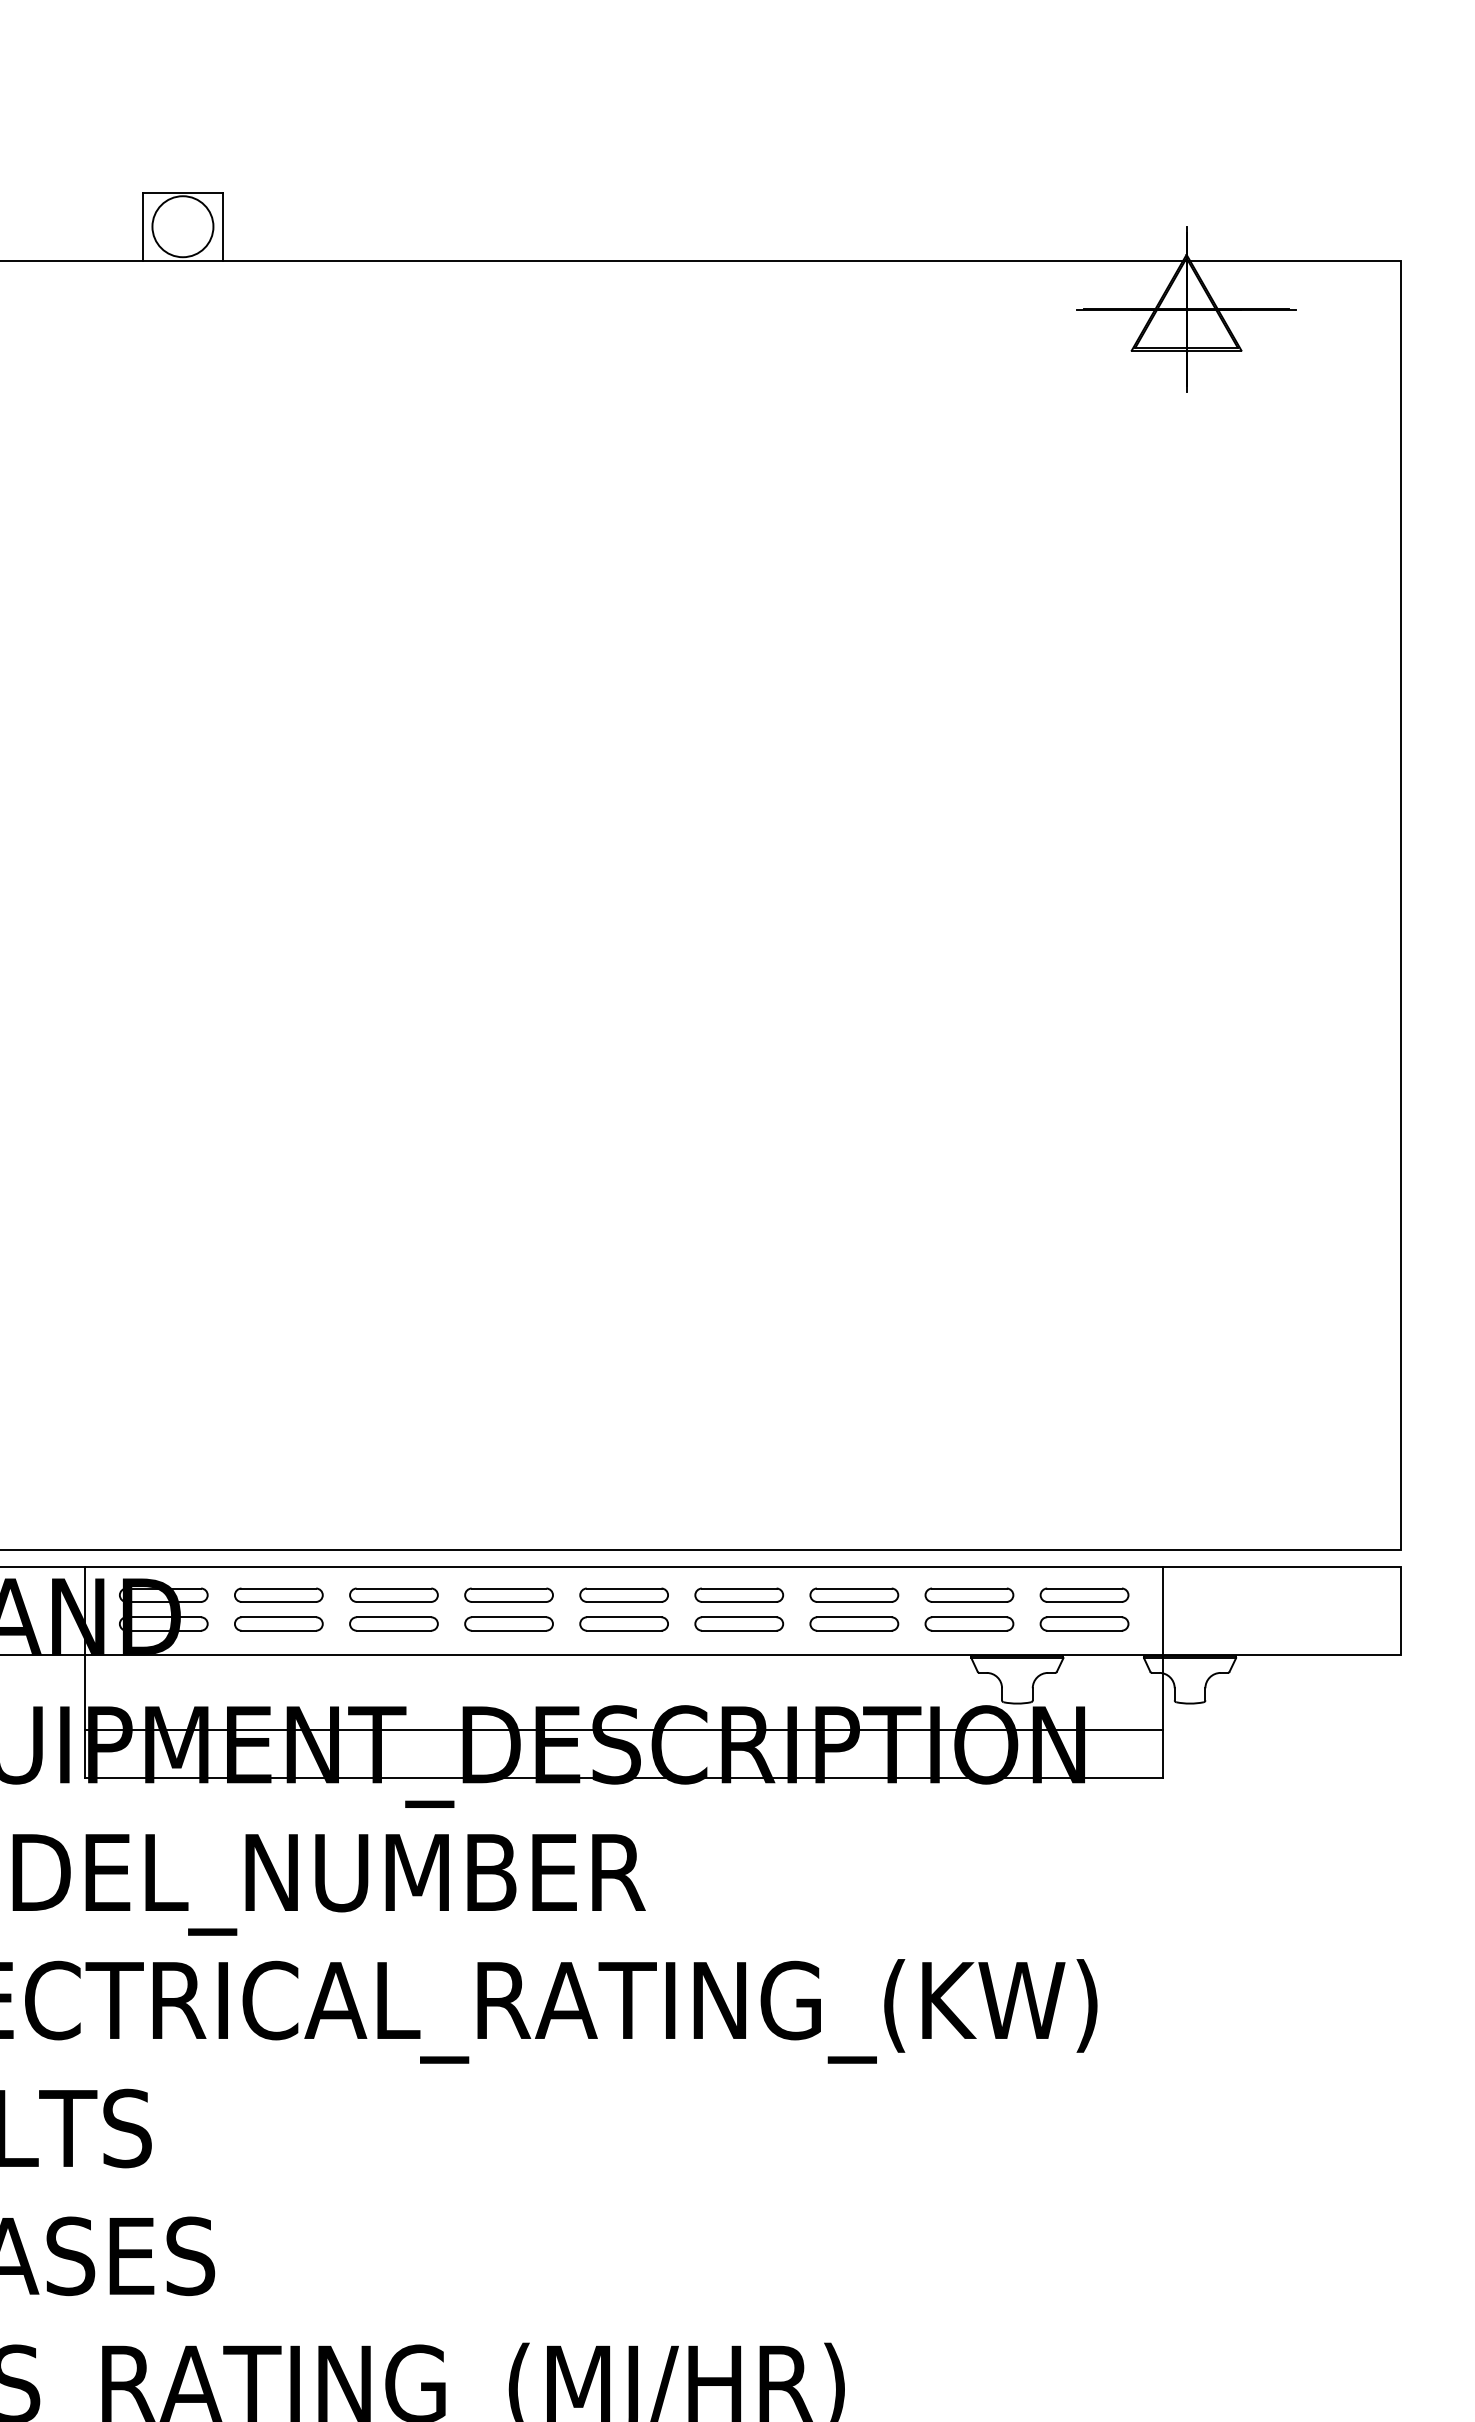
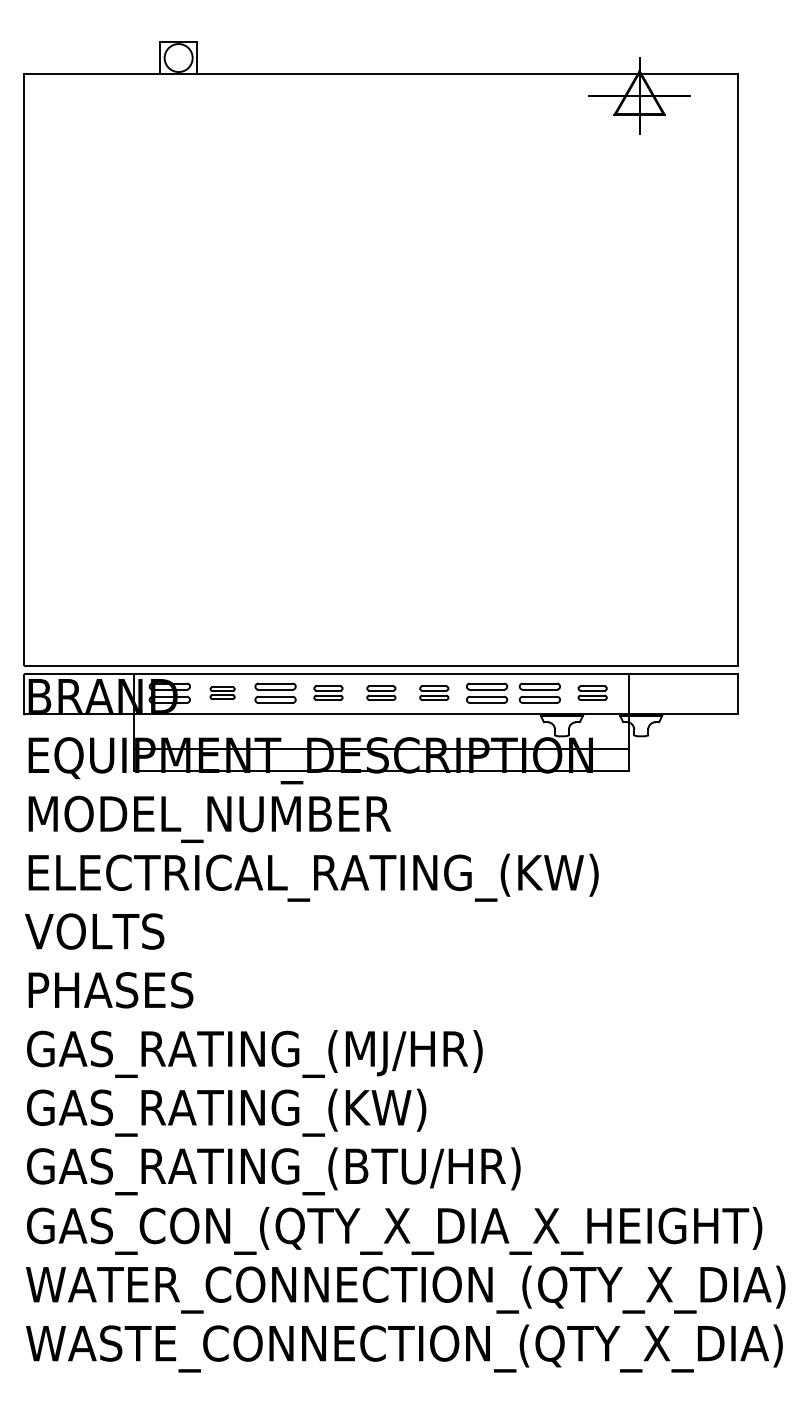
part: (278, 1608) -> (222, 692), size x0.6
part: (509, 1608) -> (328, 692), size x0.7
part: (624, 1608) -> (381, 692), size x0.7
part: (739, 1608) -> (434, 692), size x0.7
part: (1083, 1608) -> (592, 692), size x0.7

